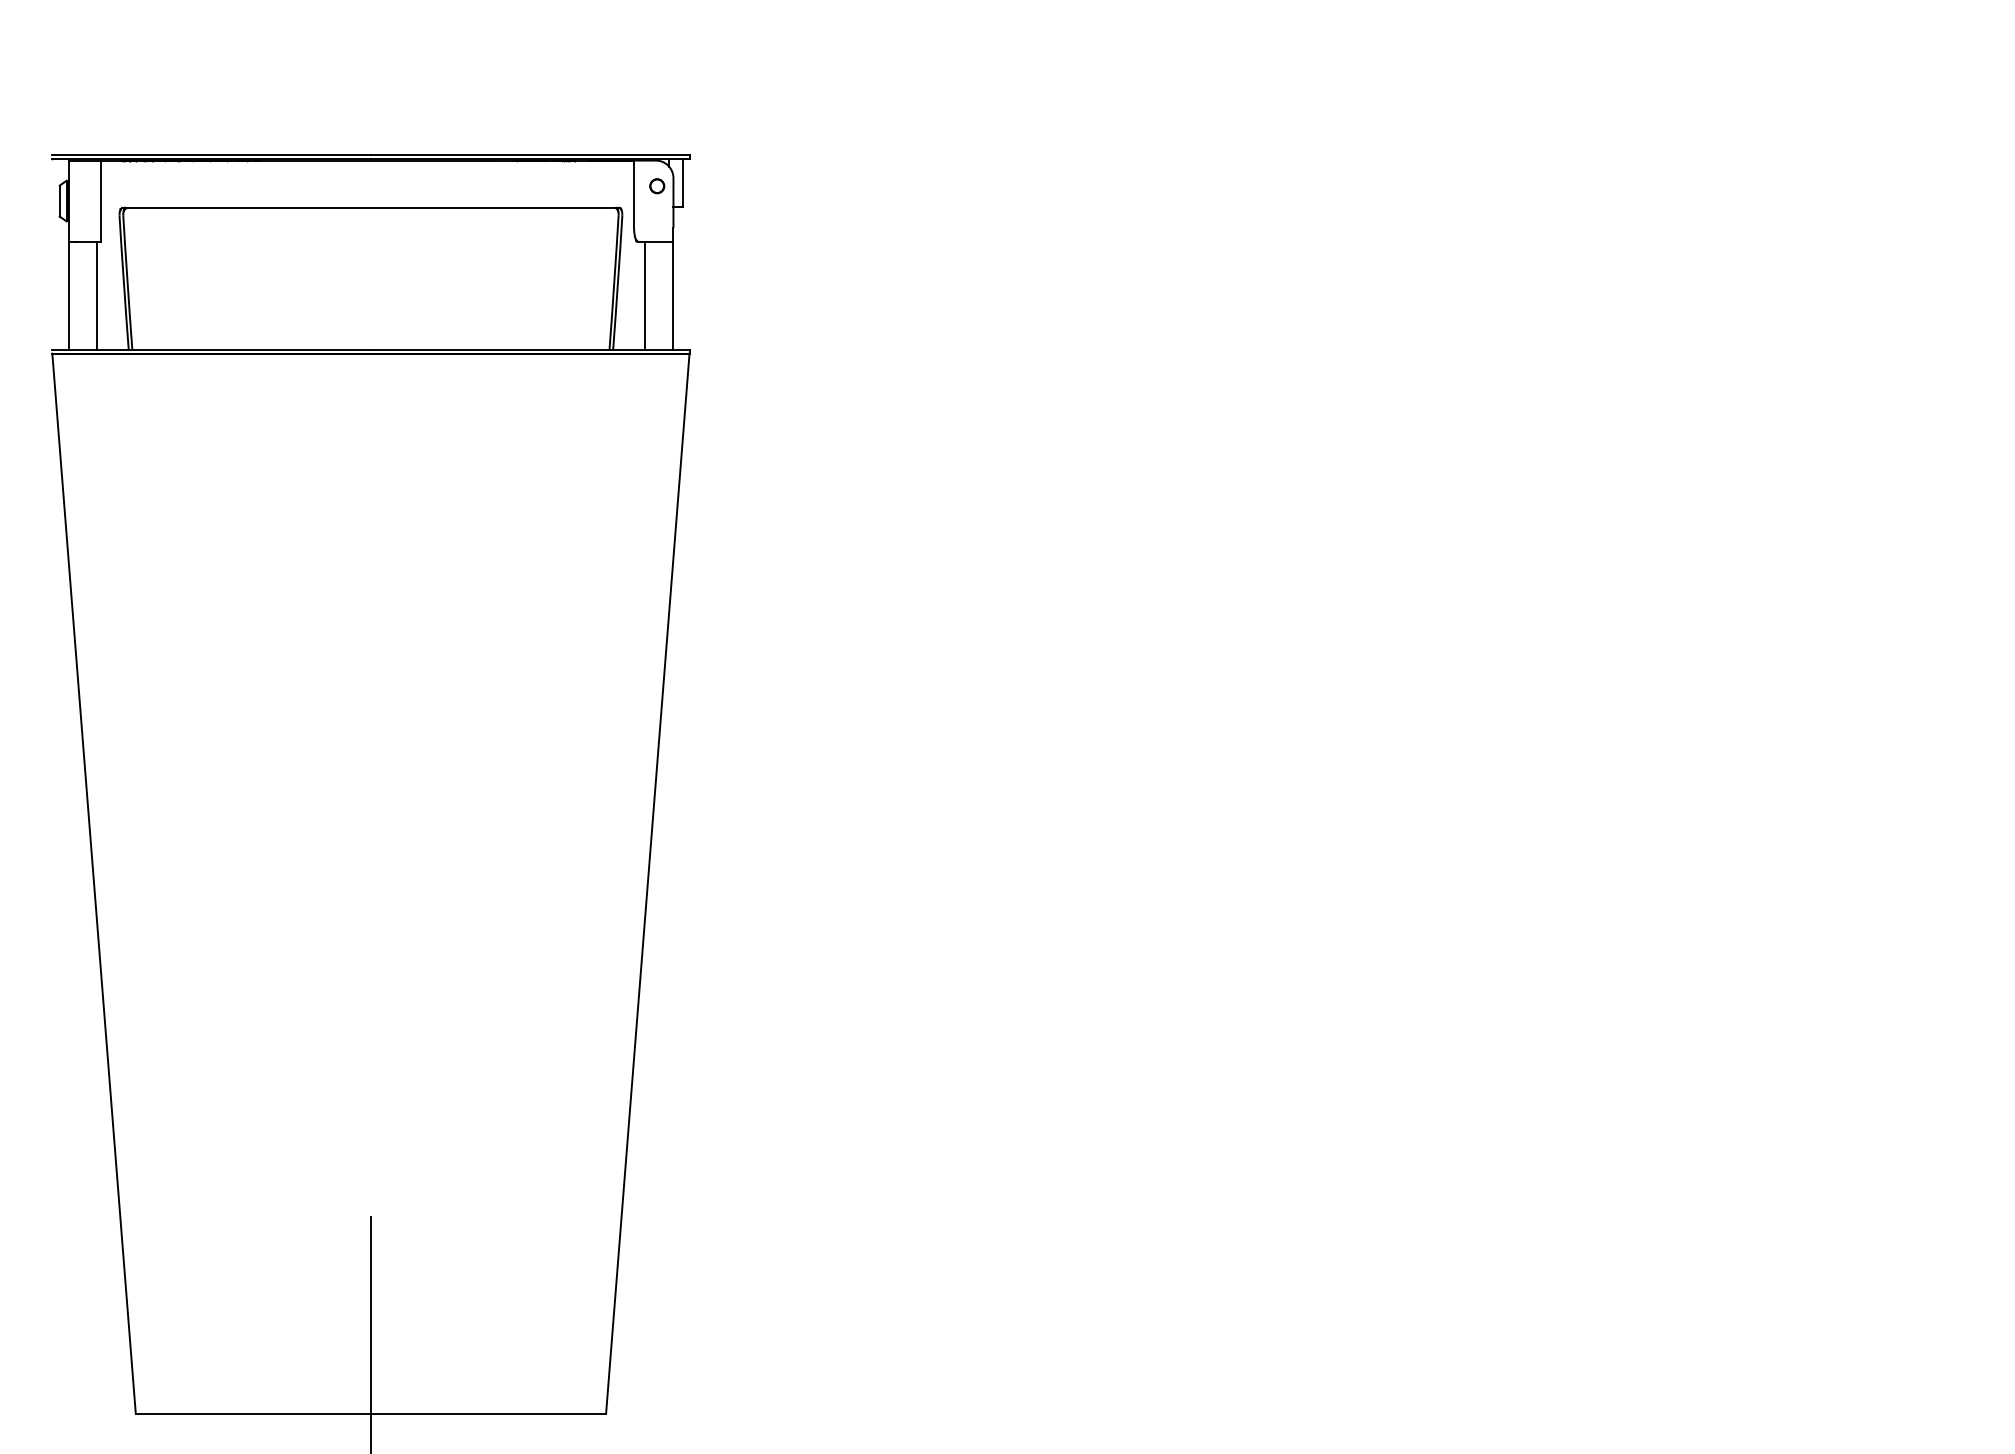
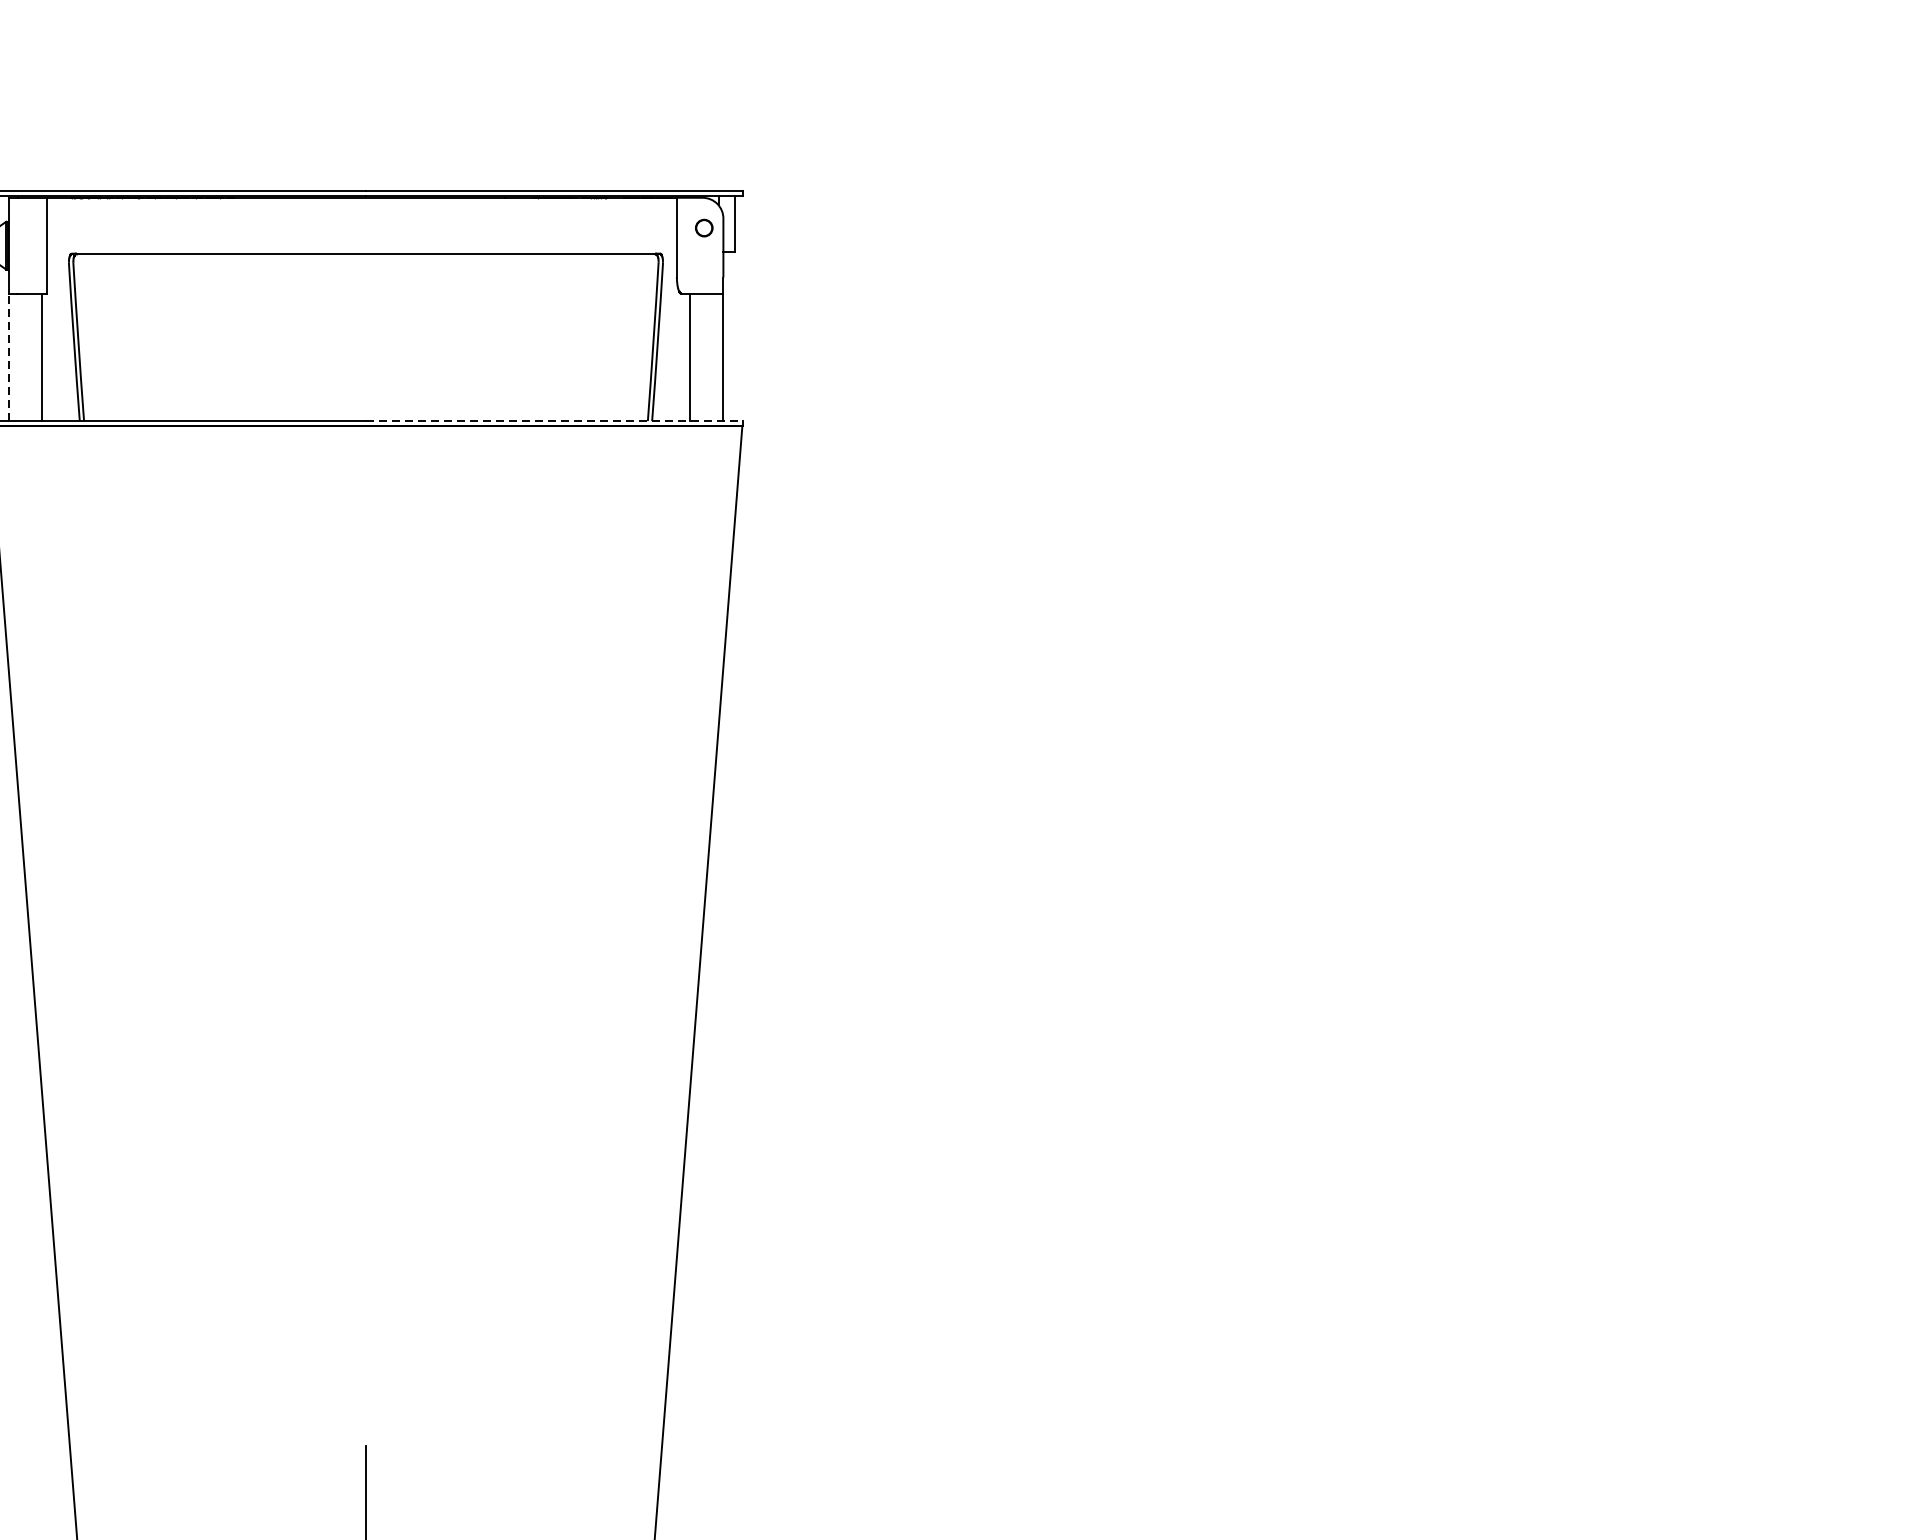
line: (68, 295) -> (8, 357), solid -> dashed
line: (530, 349) -> (554, 420), solid -> dashed

